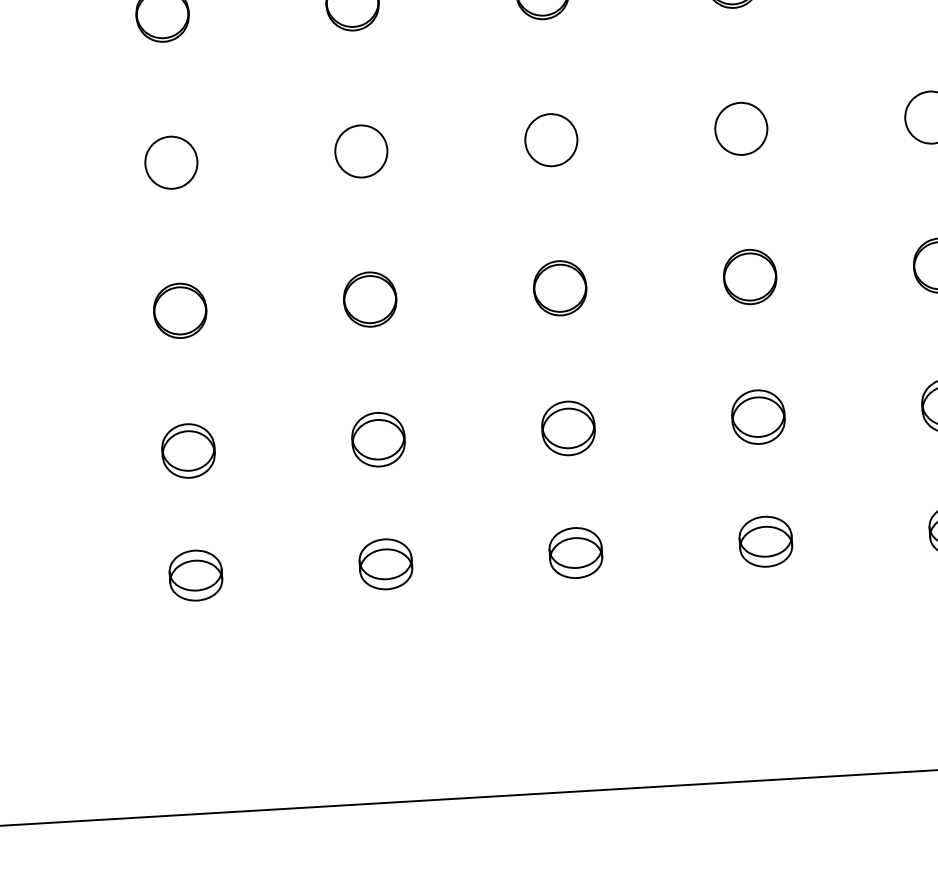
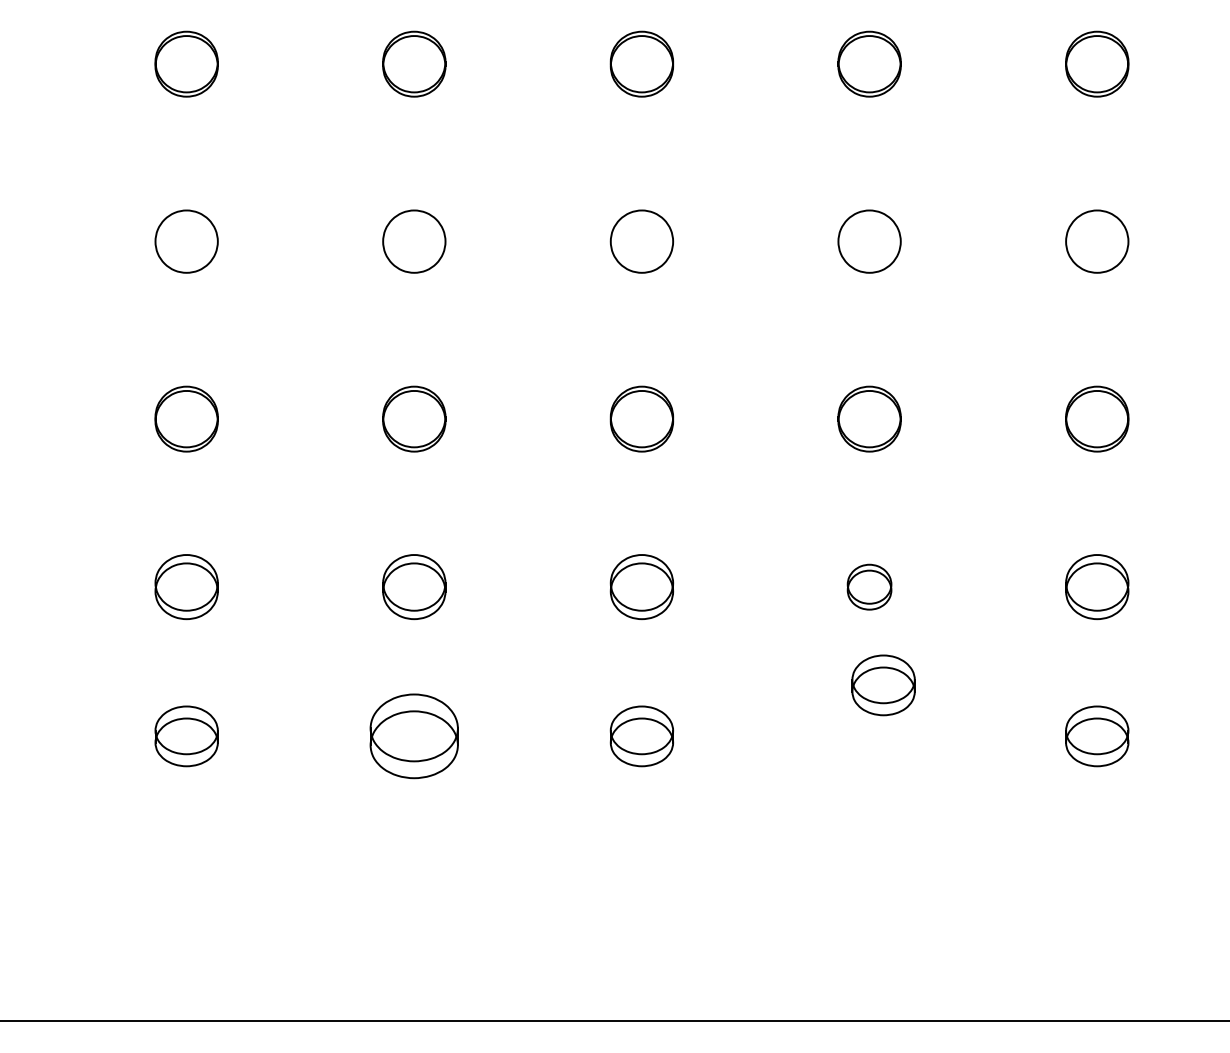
part: (758, 417) -> (869, 587), size x0.7
part: (765, 541) -> (883, 685), moved
part: (386, 564) -> (414, 736), size x1.4

